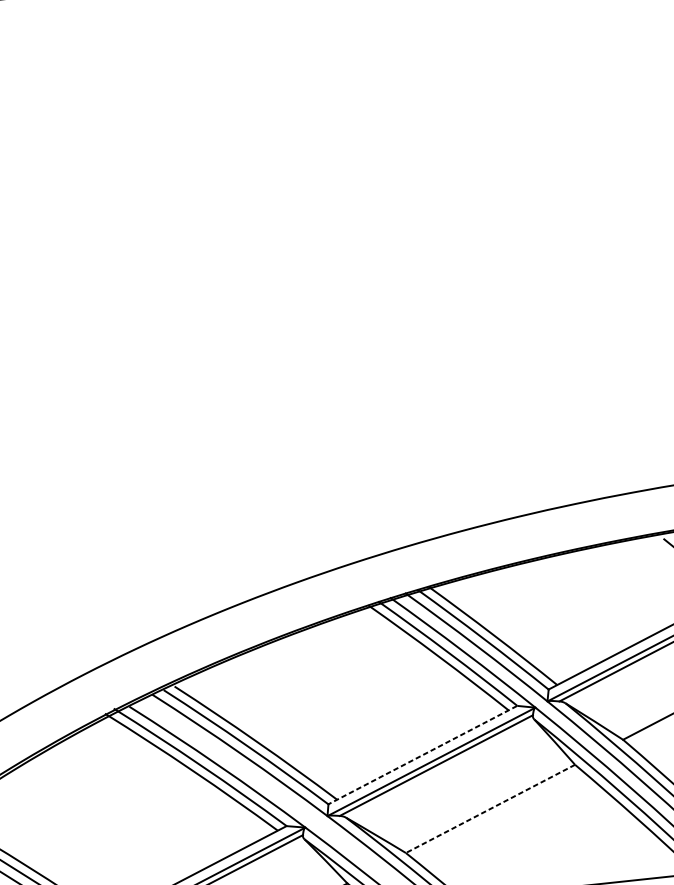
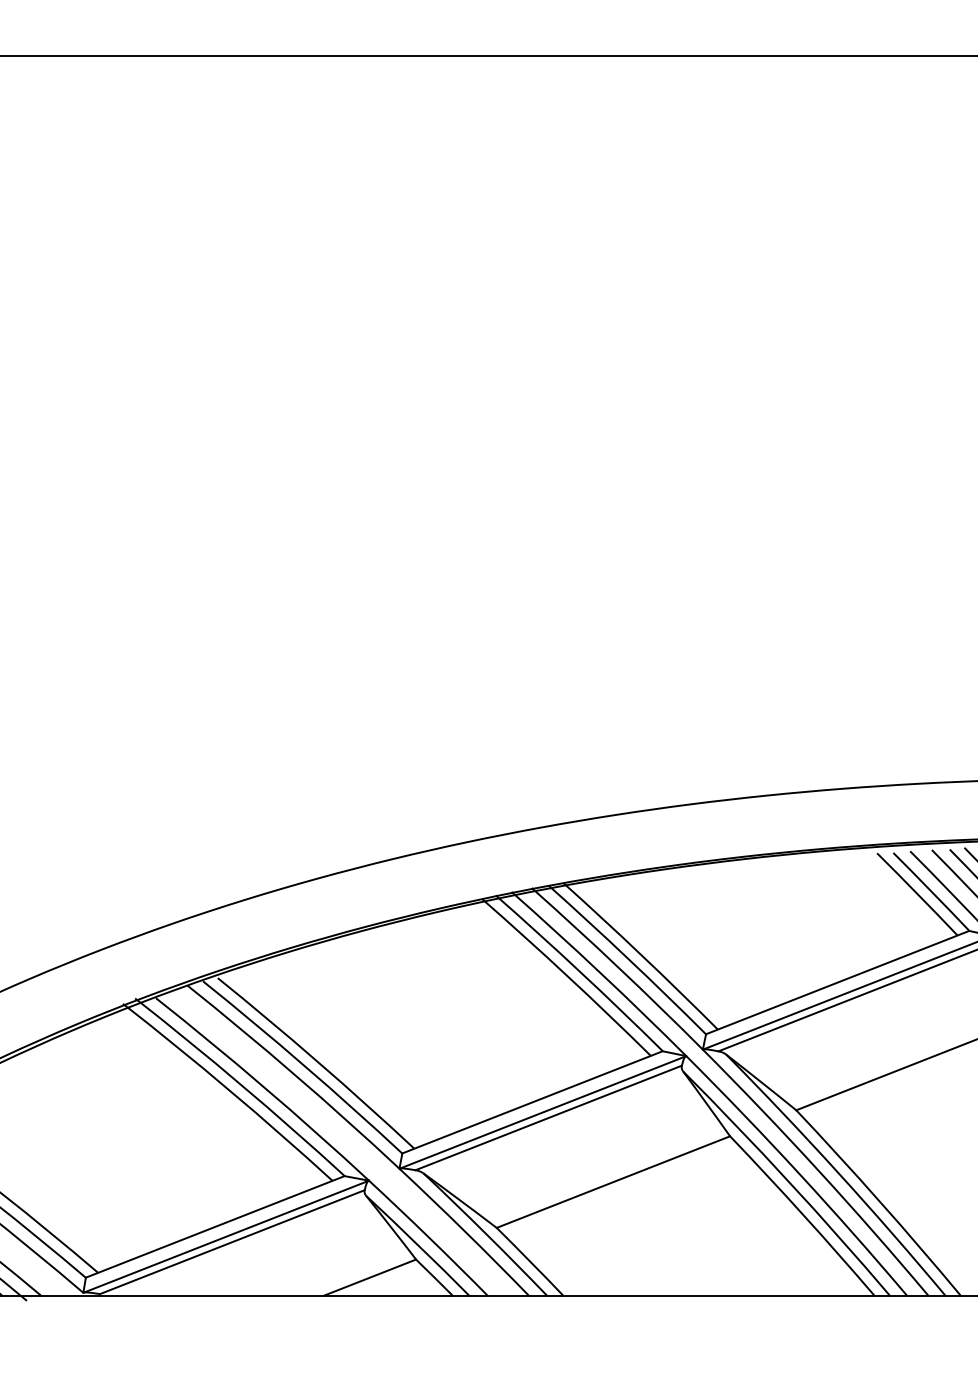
line: (422, 755) -> (532, 1102), dashed -> solid
line: (489, 809) -> (612, 1182), dashed -> solid

